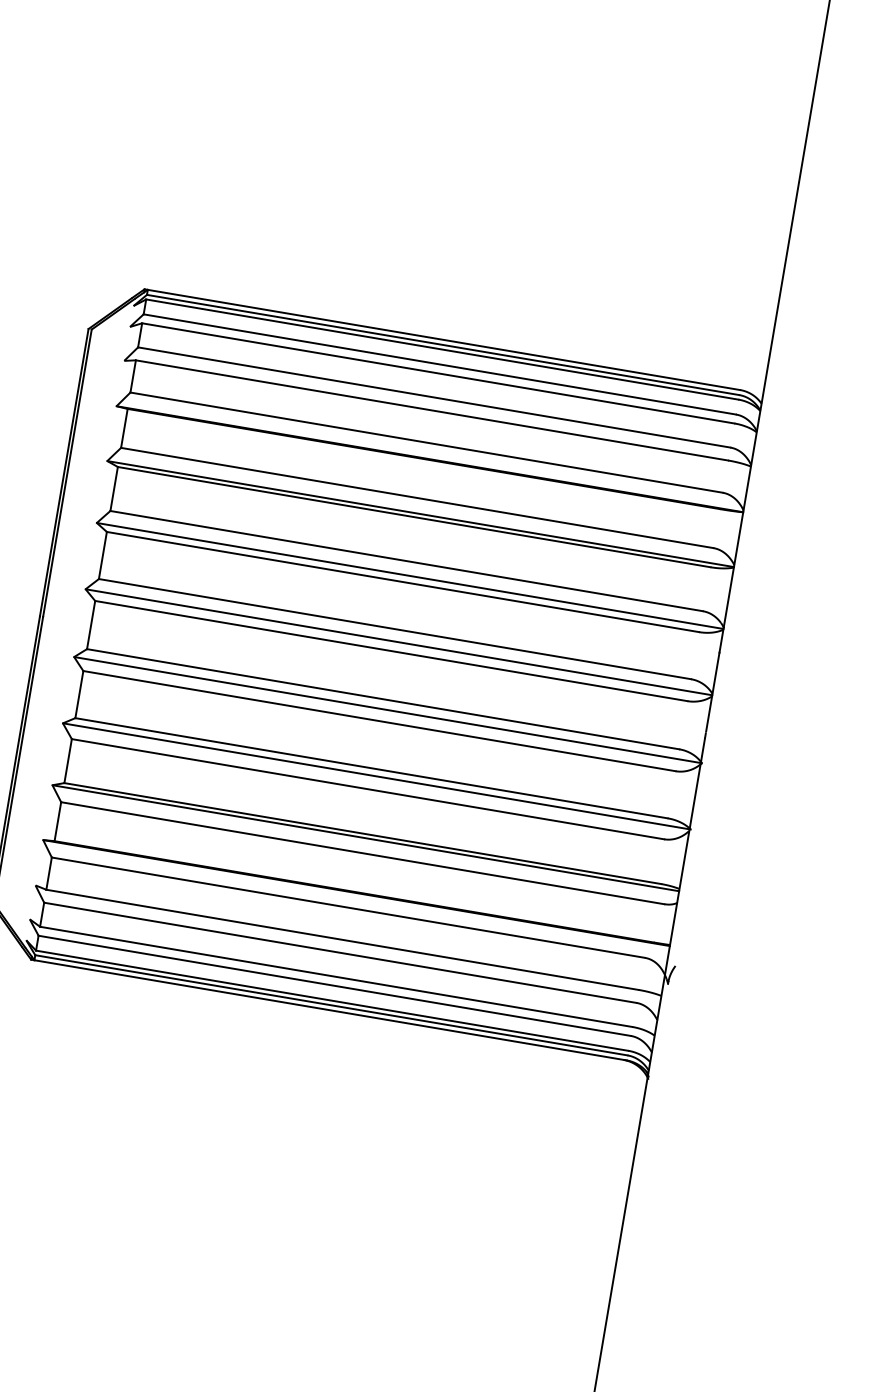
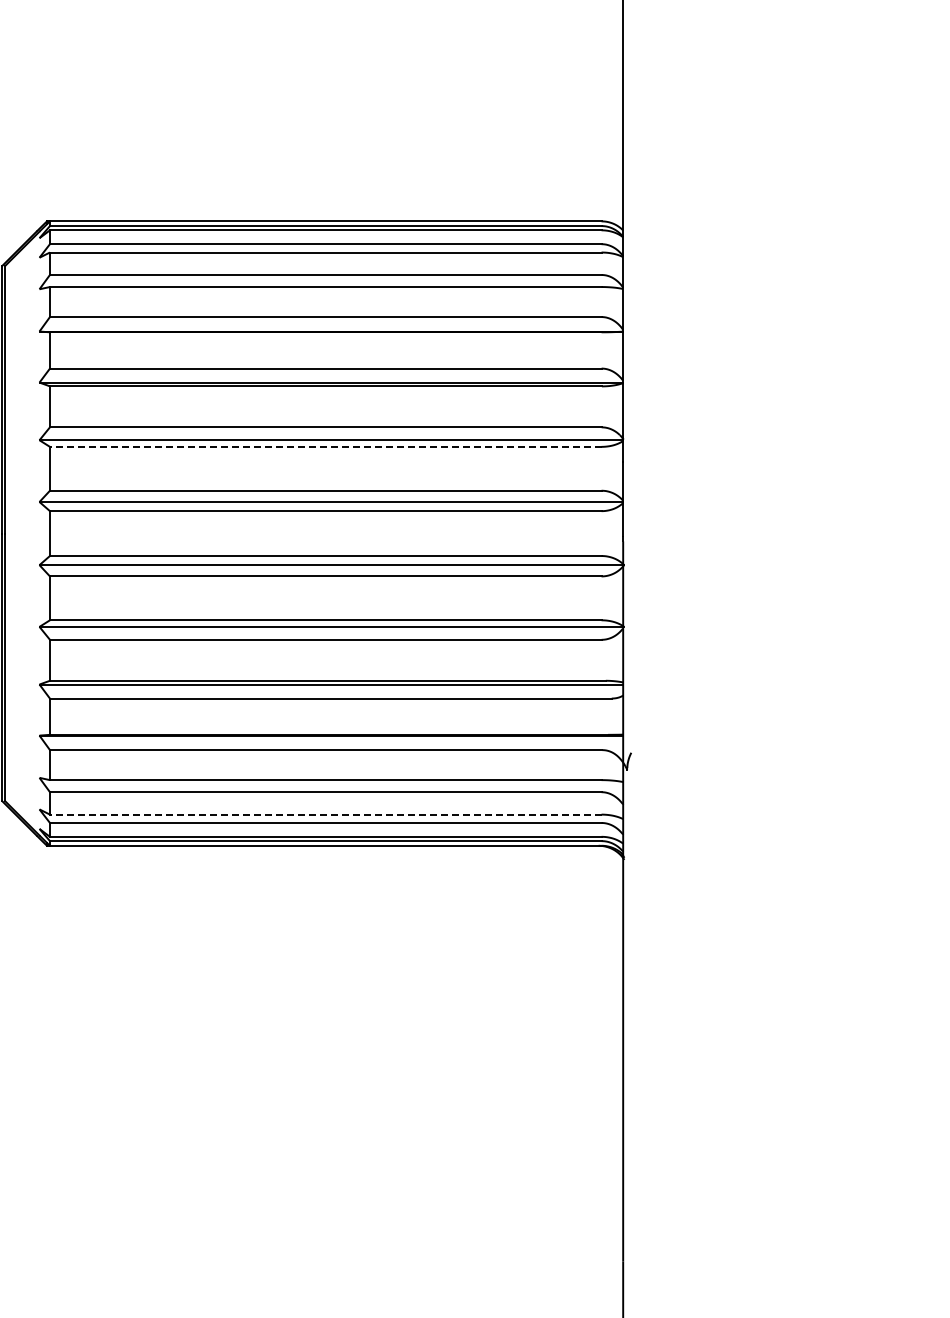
line: (402, 581) -> (325, 446), solid -> dashed
line: (335, 976) -> (325, 814), solid -> dashed

